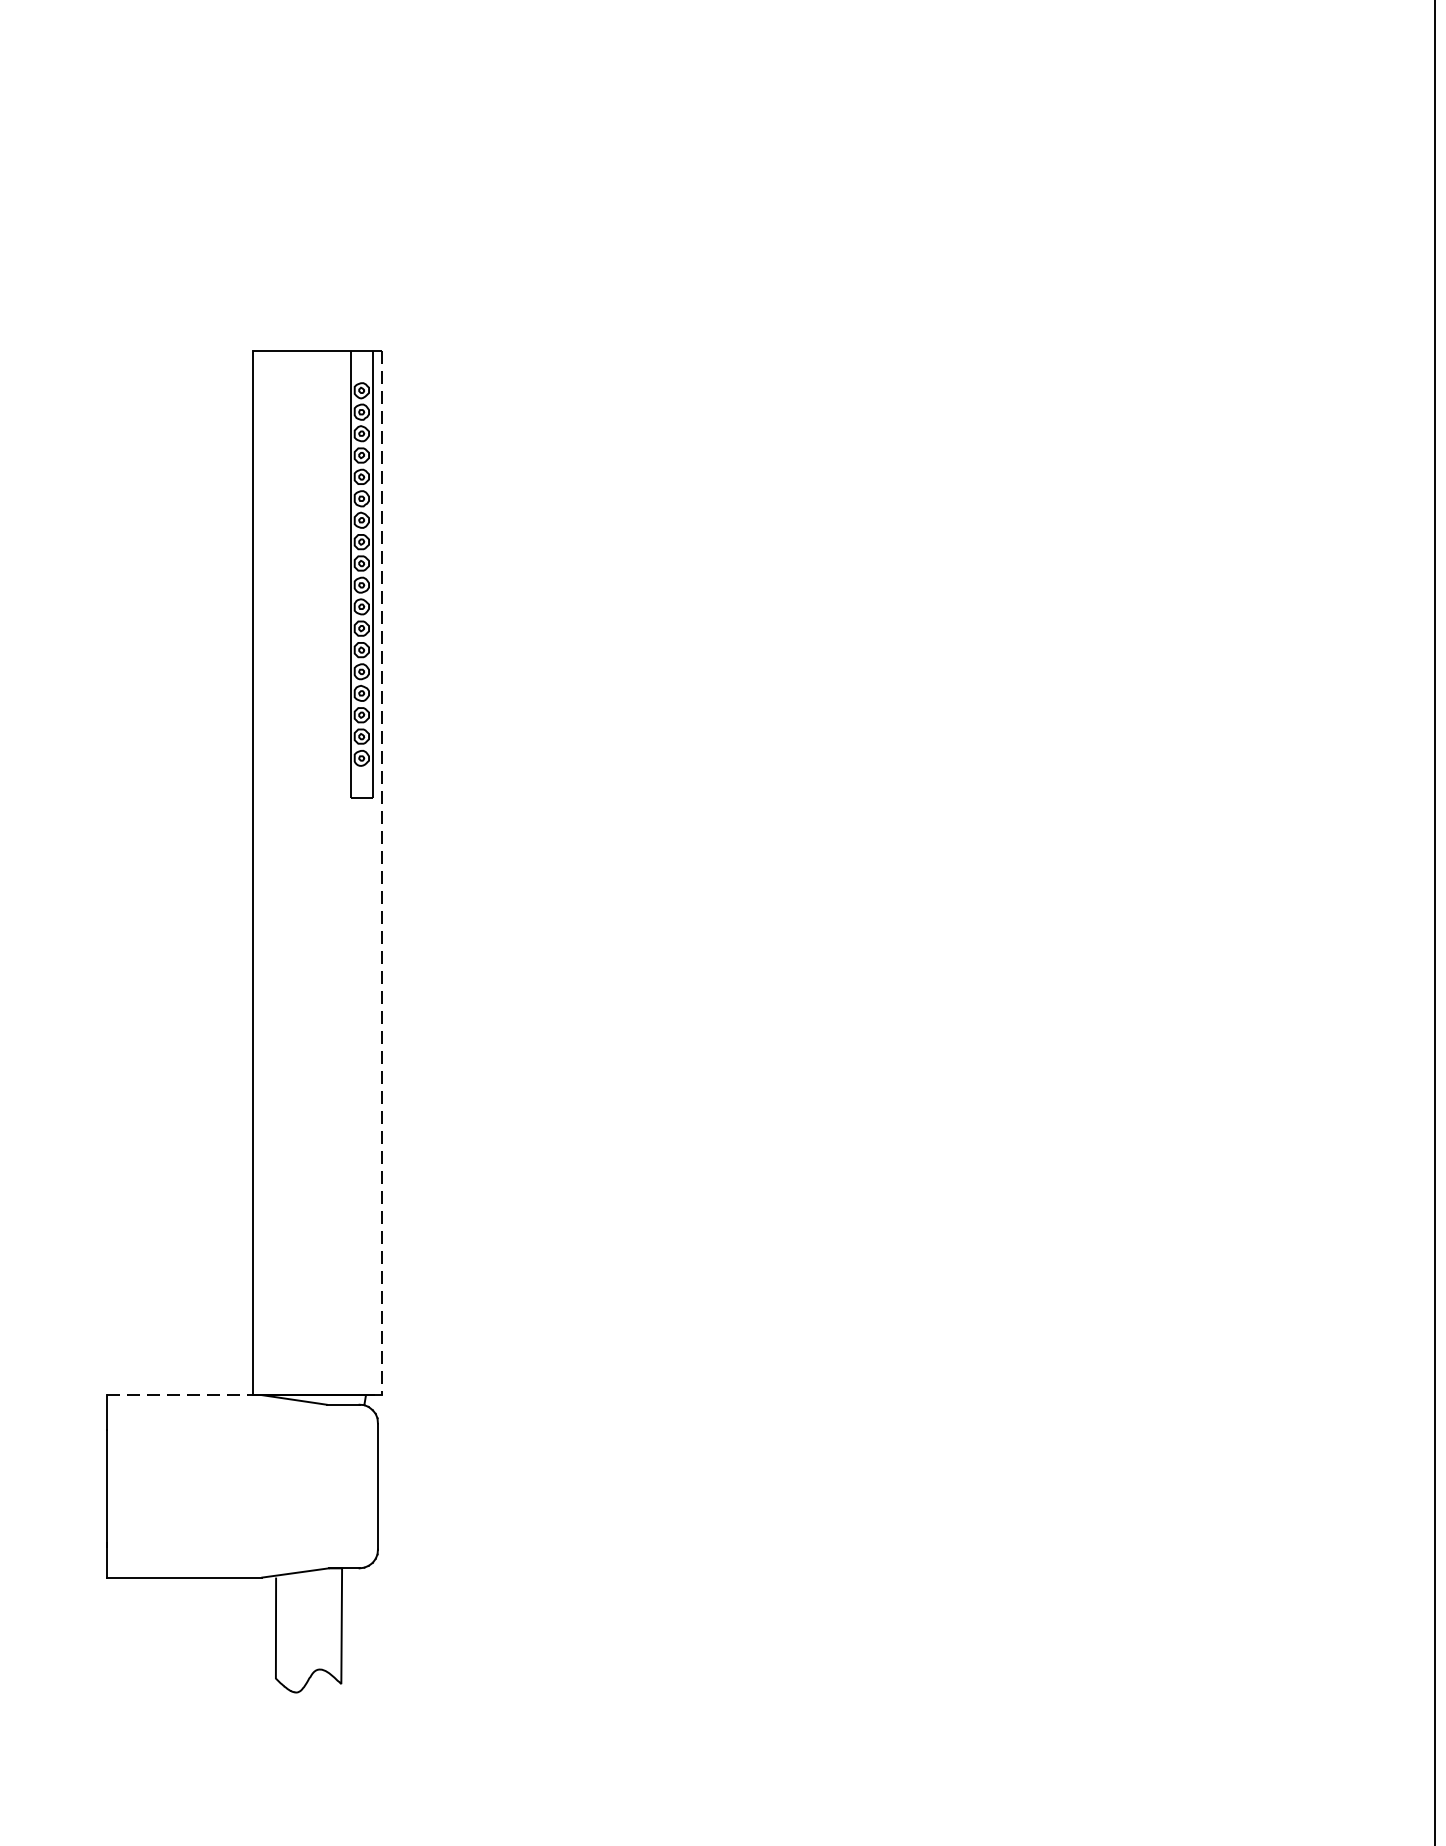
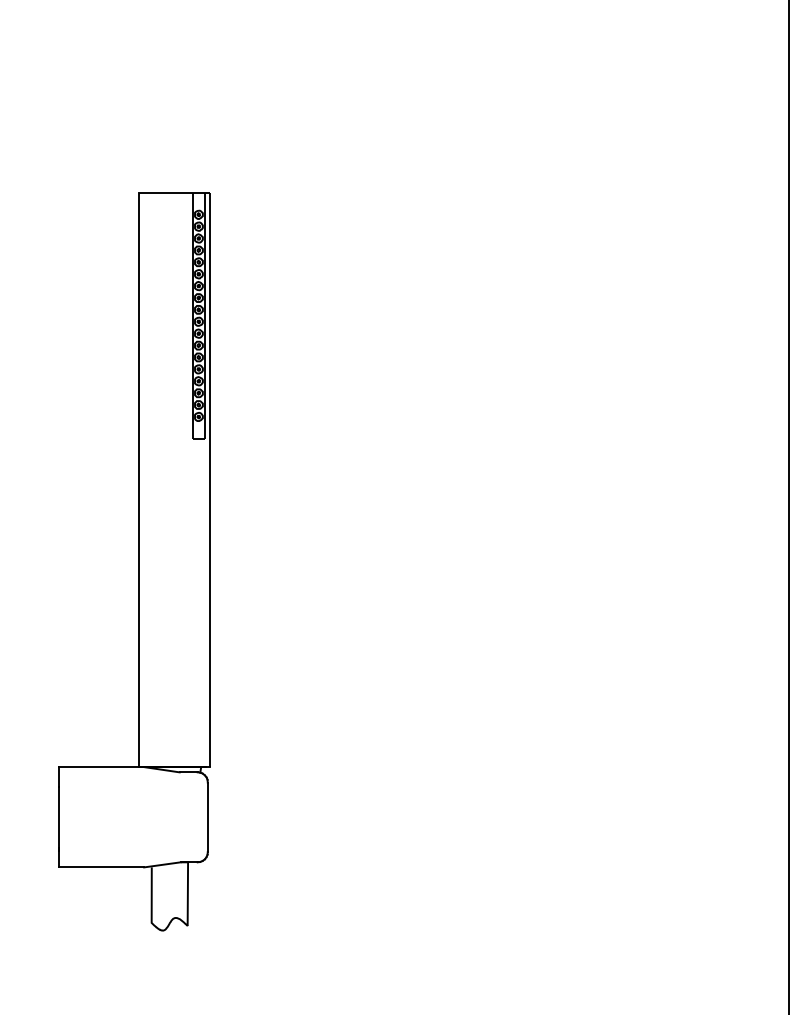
line: (382, 873) -> (210, 480), dashed -> solid
line: (184, 1395) -> (101, 767), dashed -> solid

